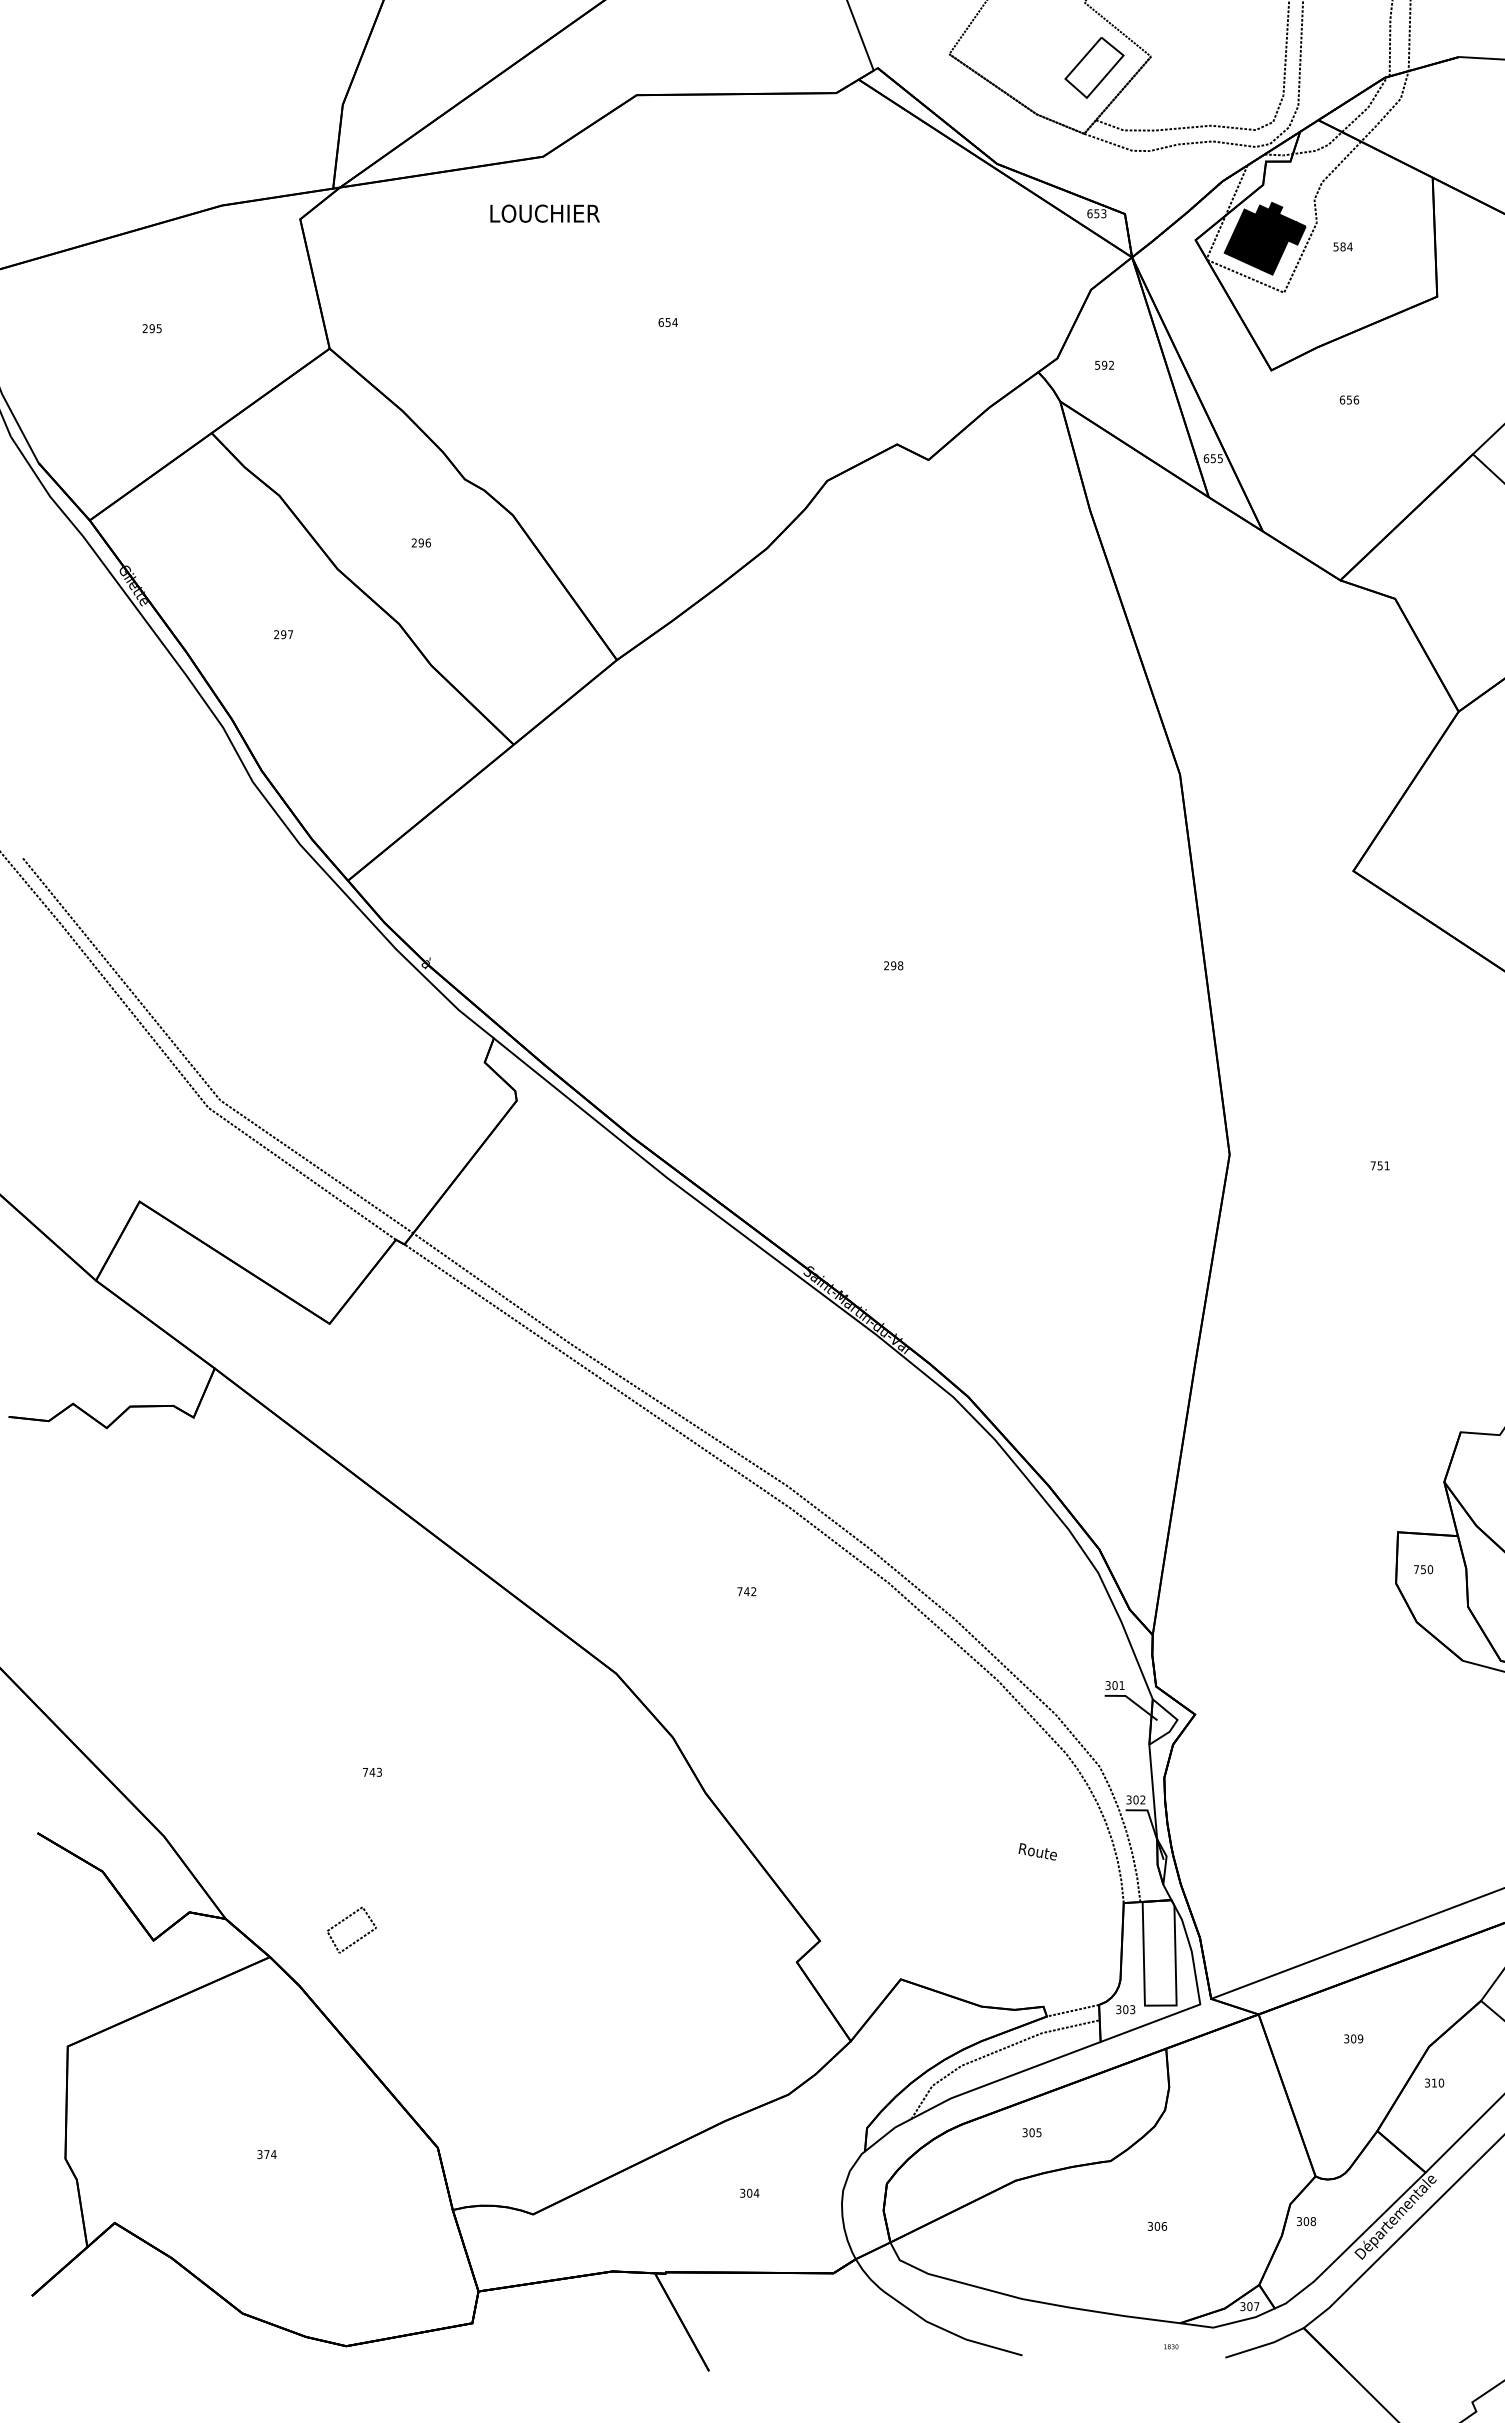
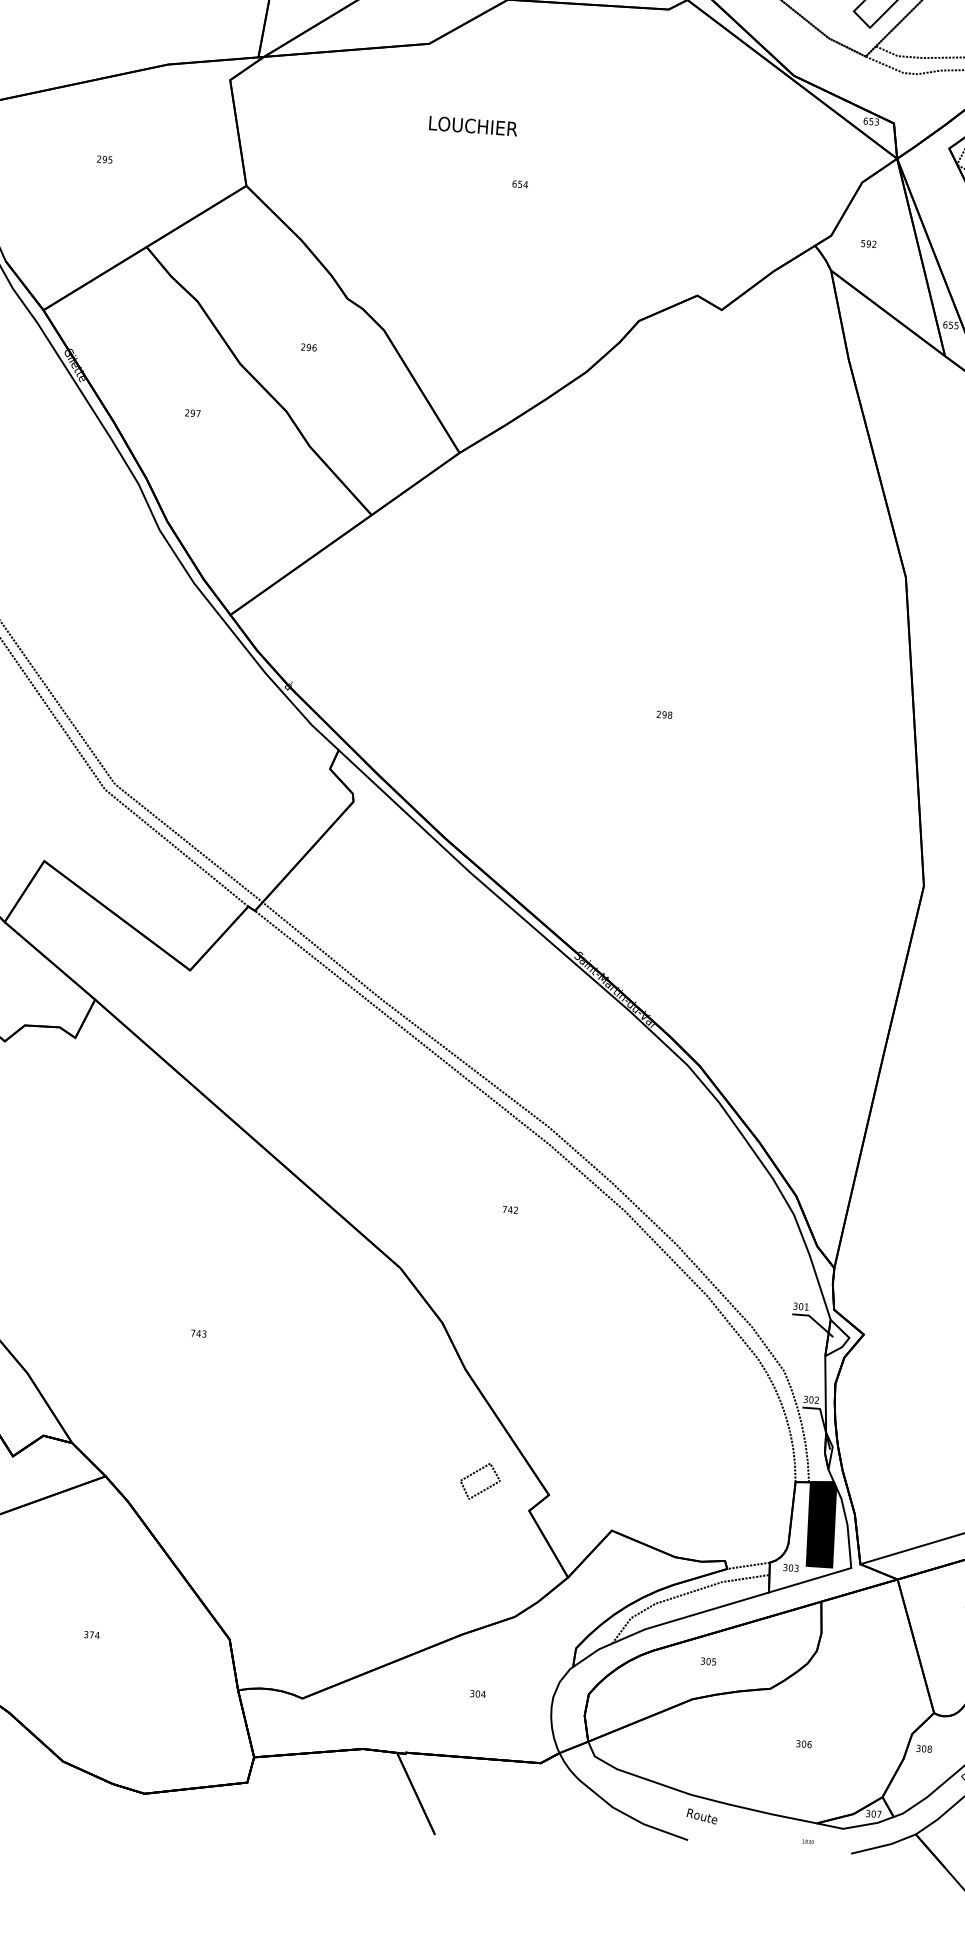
text: (544, 213) -> (472, 126), moved
text: (1037, 1851) -> (701, 1816), moved
part: (346, 1919) -> (476, 1472), moved
fill: (1159, 1952) -> (821, 1523), added

